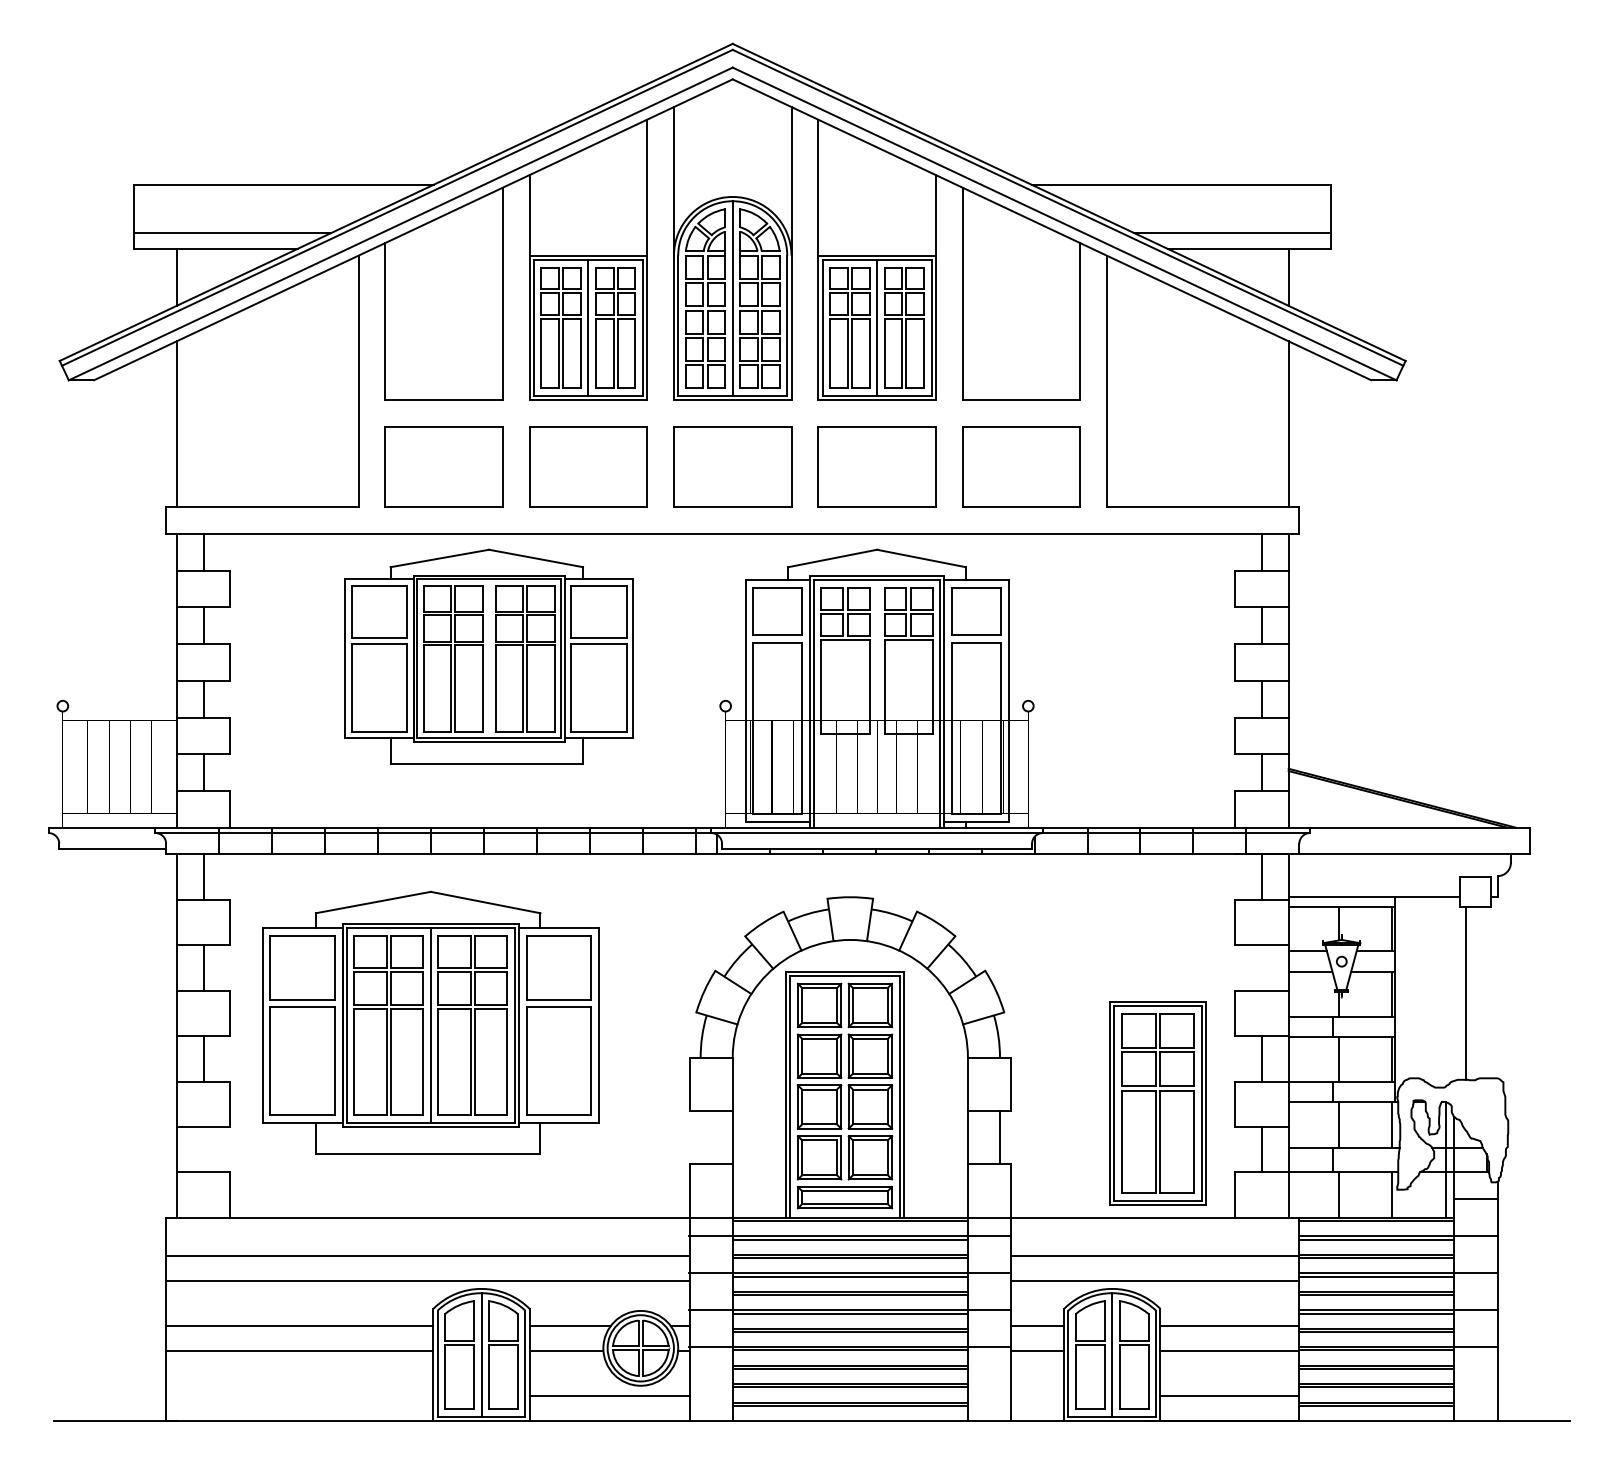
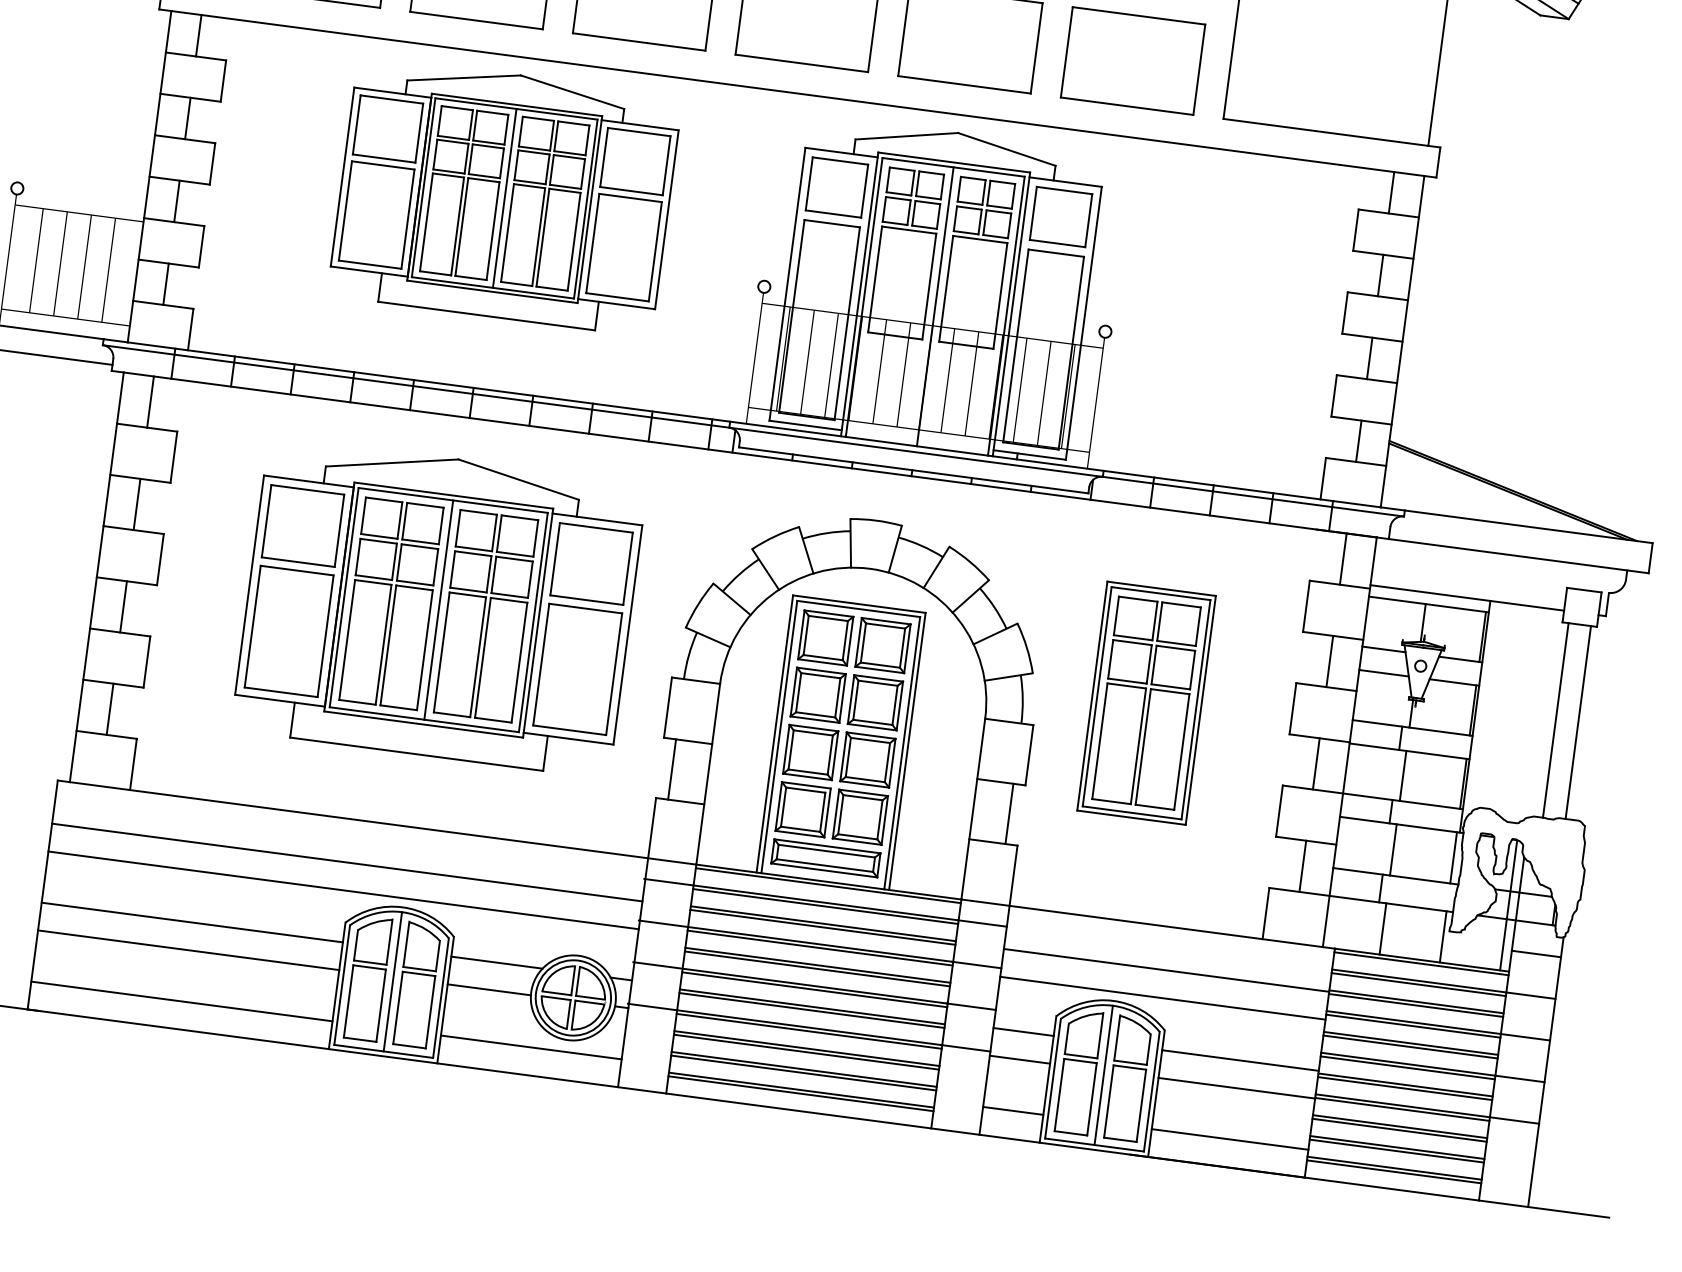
line: (489, 658) -> (505, 198), added
line: (877, 703) -> (935, 306), added
line: (1261, 967) -> (1329, 660), added
line: (1485, 992) -> (1578, 722), added
part: (430, 1022) -> (438, 606), moved
part: (1157, 1103) -> (1146, 703), moved
line: (700, 1137) -> (671, 769), added
line: (203, 1149) -> (110, 708), added
line: (299, 1396) -> (181, 1001), added
line: (1037, 1396) -> (1013, 1111), added

